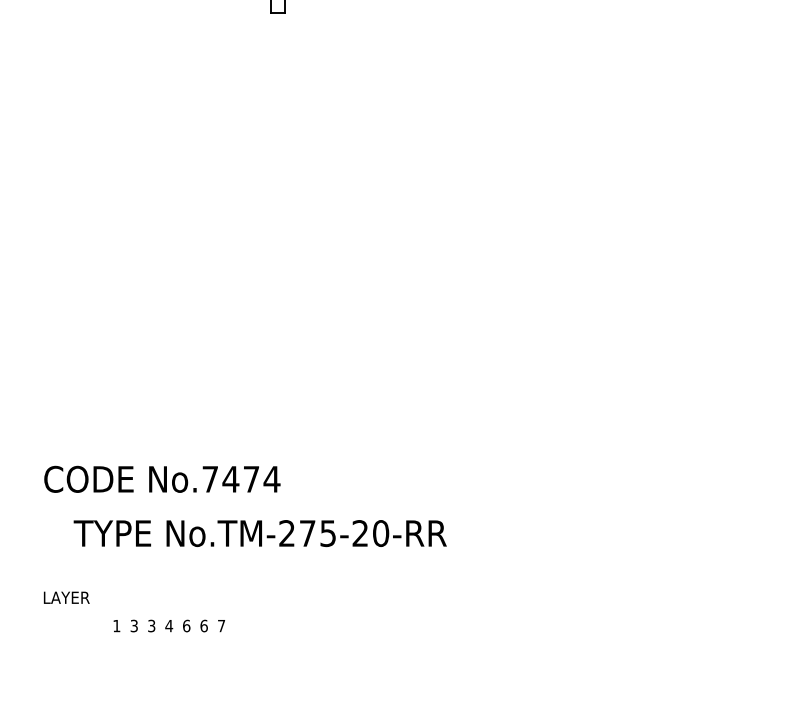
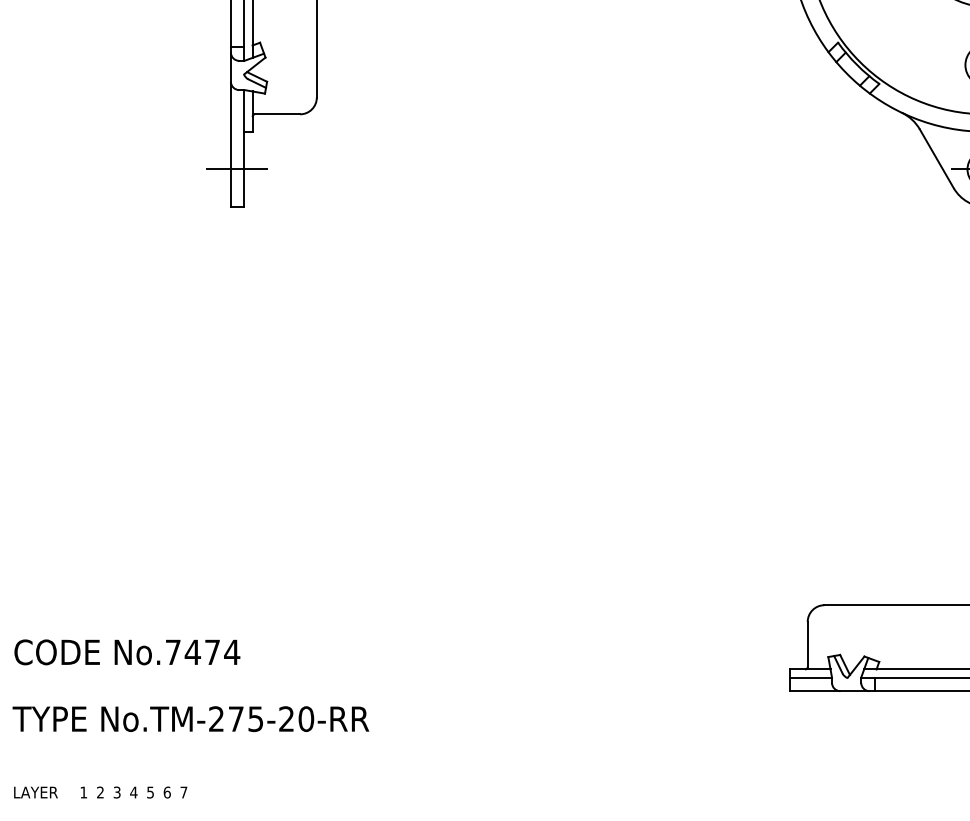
text: (259, 533) -> (190, 719), moved
text: (66, 597) -> (35, 792), moved
text: (134, 625) -> (100, 792), 3 -> 2
text: (186, 625) -> (150, 792), 6 -> 5

